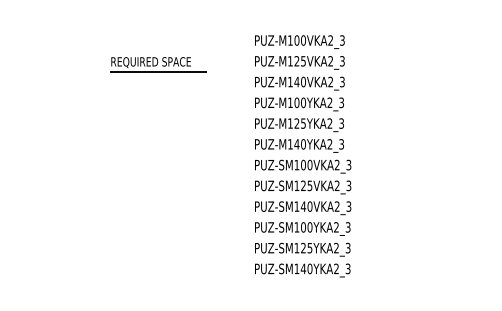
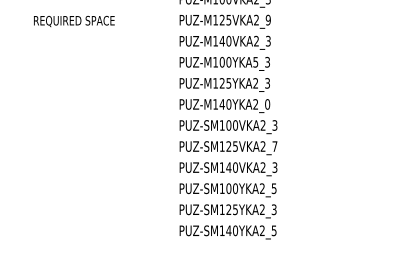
text: (341, 61) -> (267, 20), PUZ-M125VKA2_3 -> PUZ-M125VKA2_9
line: (158, 71) -> (81, 30), removed
text: (329, 102) -> (255, 61), PUZ-M100YKA2_3 -> PUZ-M100YKA5_3
text: (341, 144) -> (267, 104), PUZ-M140YKA2_3 -> PUZ-M140YKA2_0
text: (348, 185) -> (274, 146), PUZ-SM125VKA2_3 -> PUZ-SM125VKA2_7
text: (348, 226) -> (274, 187), PUZ-SM100YKA2_3 -> PUZ-SM100YKA2_5
text: (348, 268) -> (274, 230), PUZ-SM140YKA2_3 -> PUZ-SM140YKA2_5

